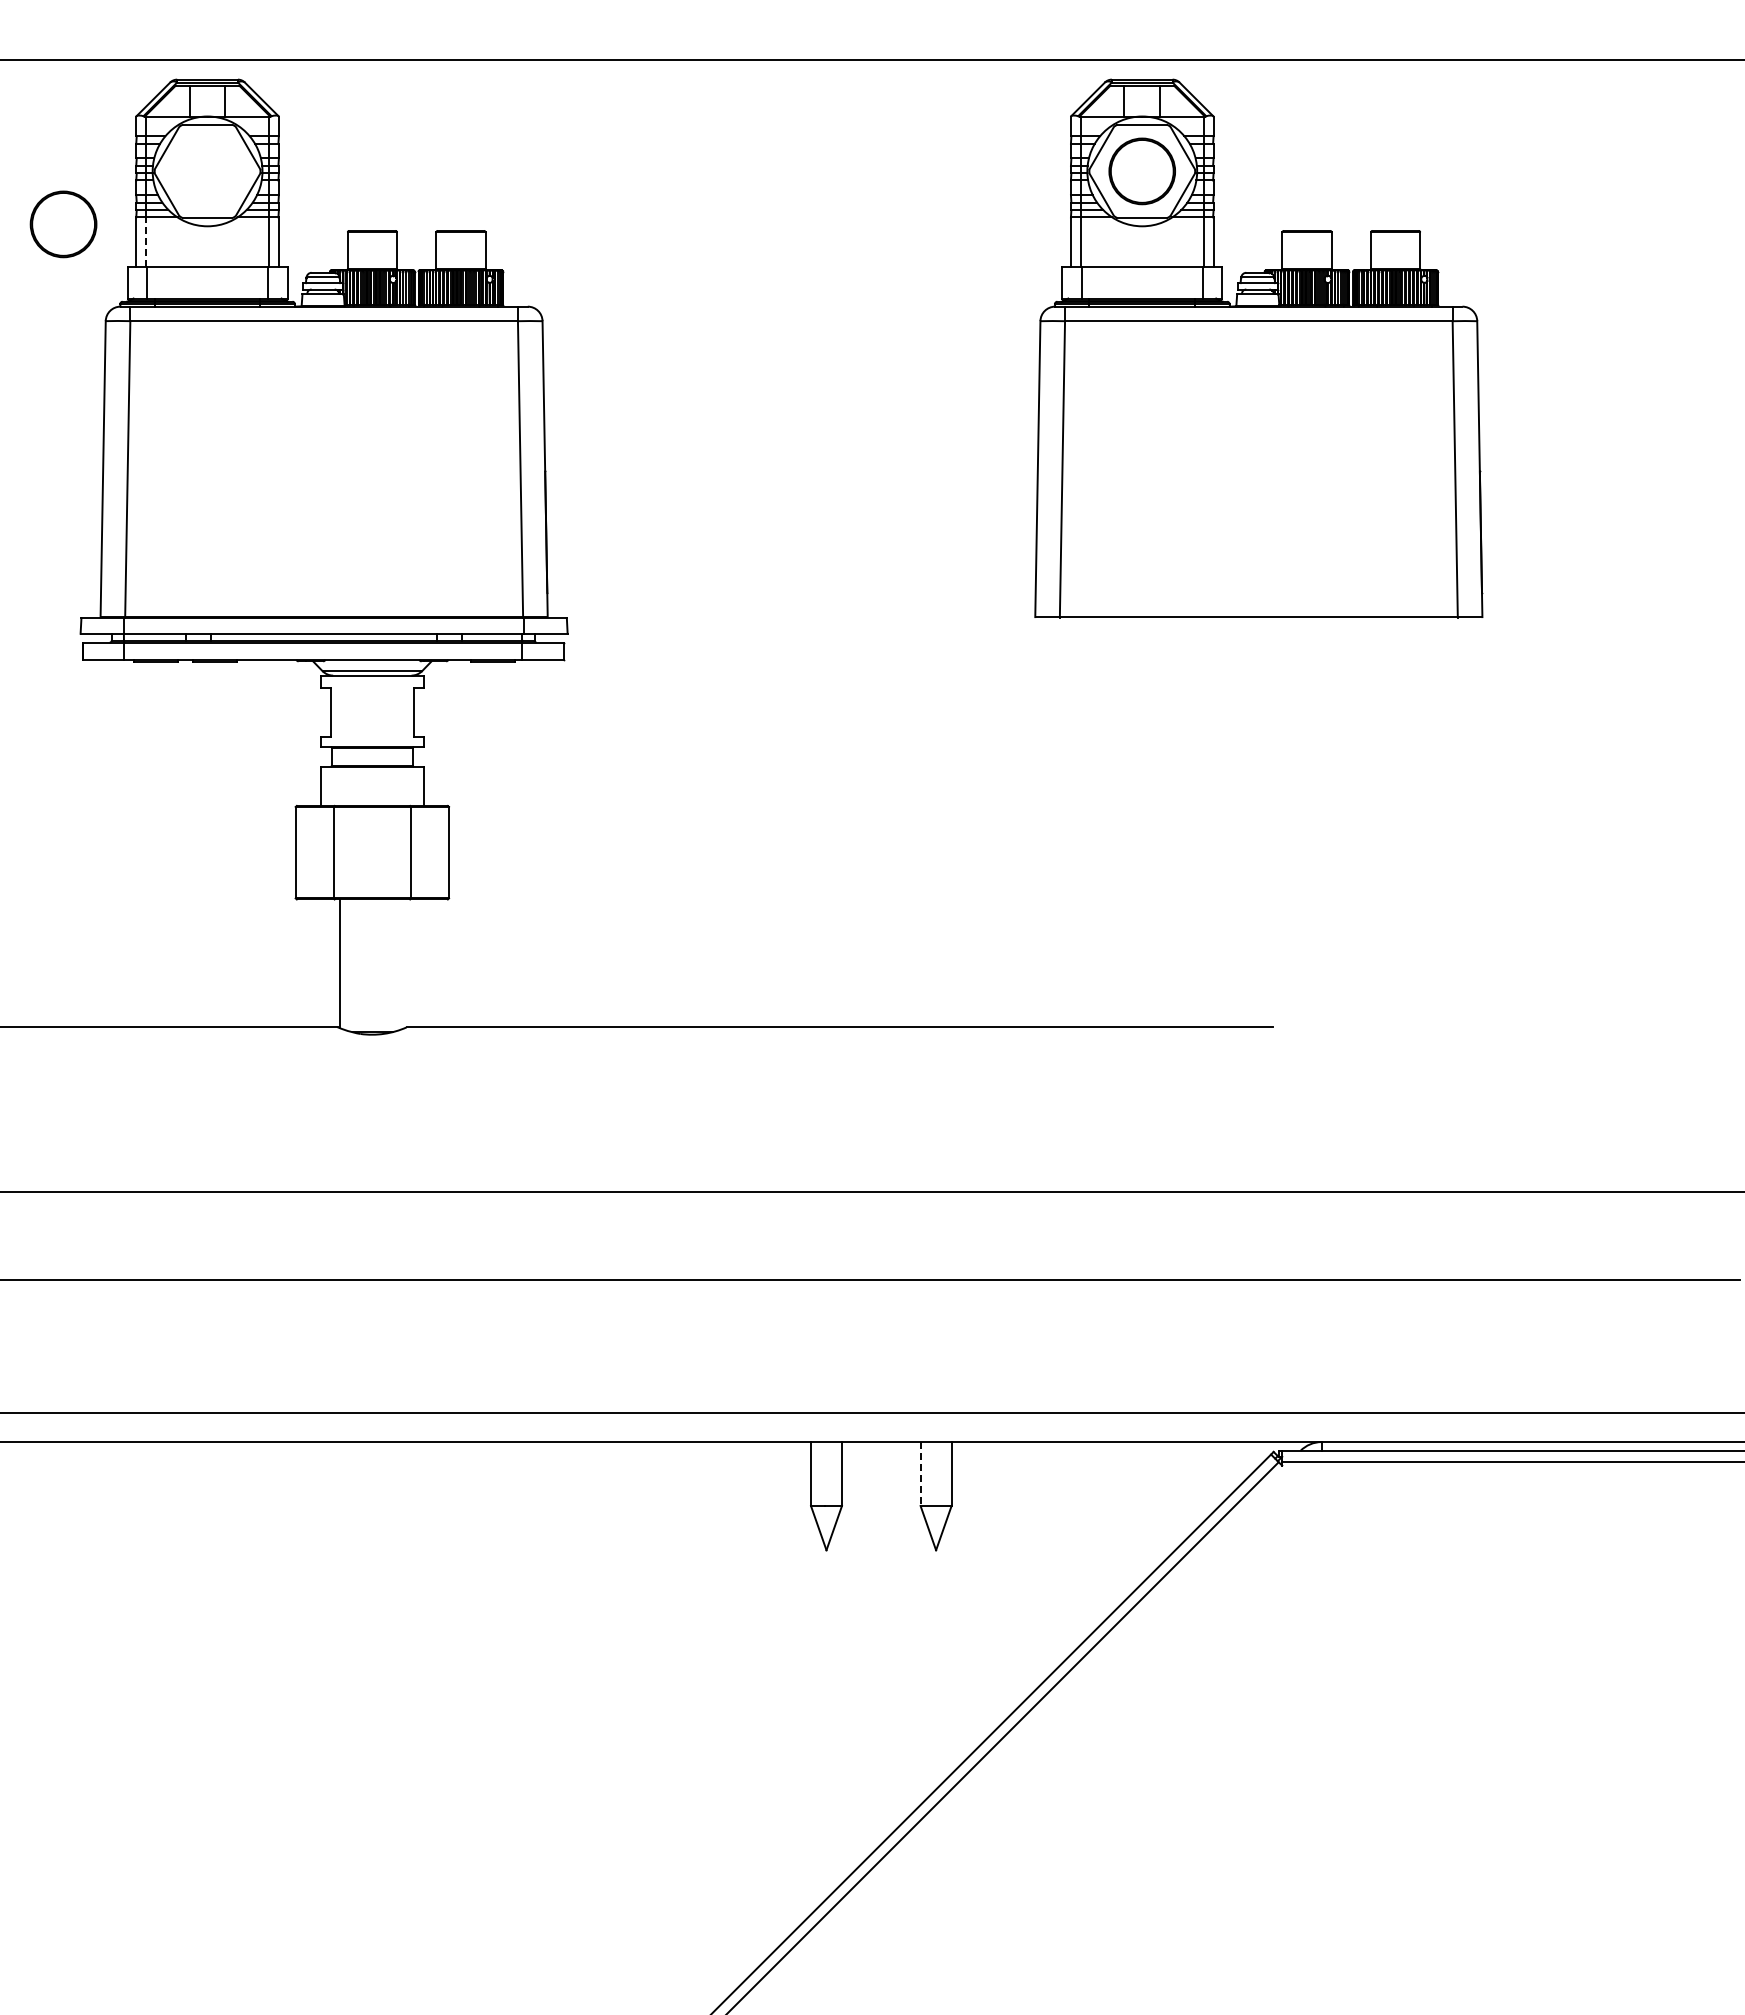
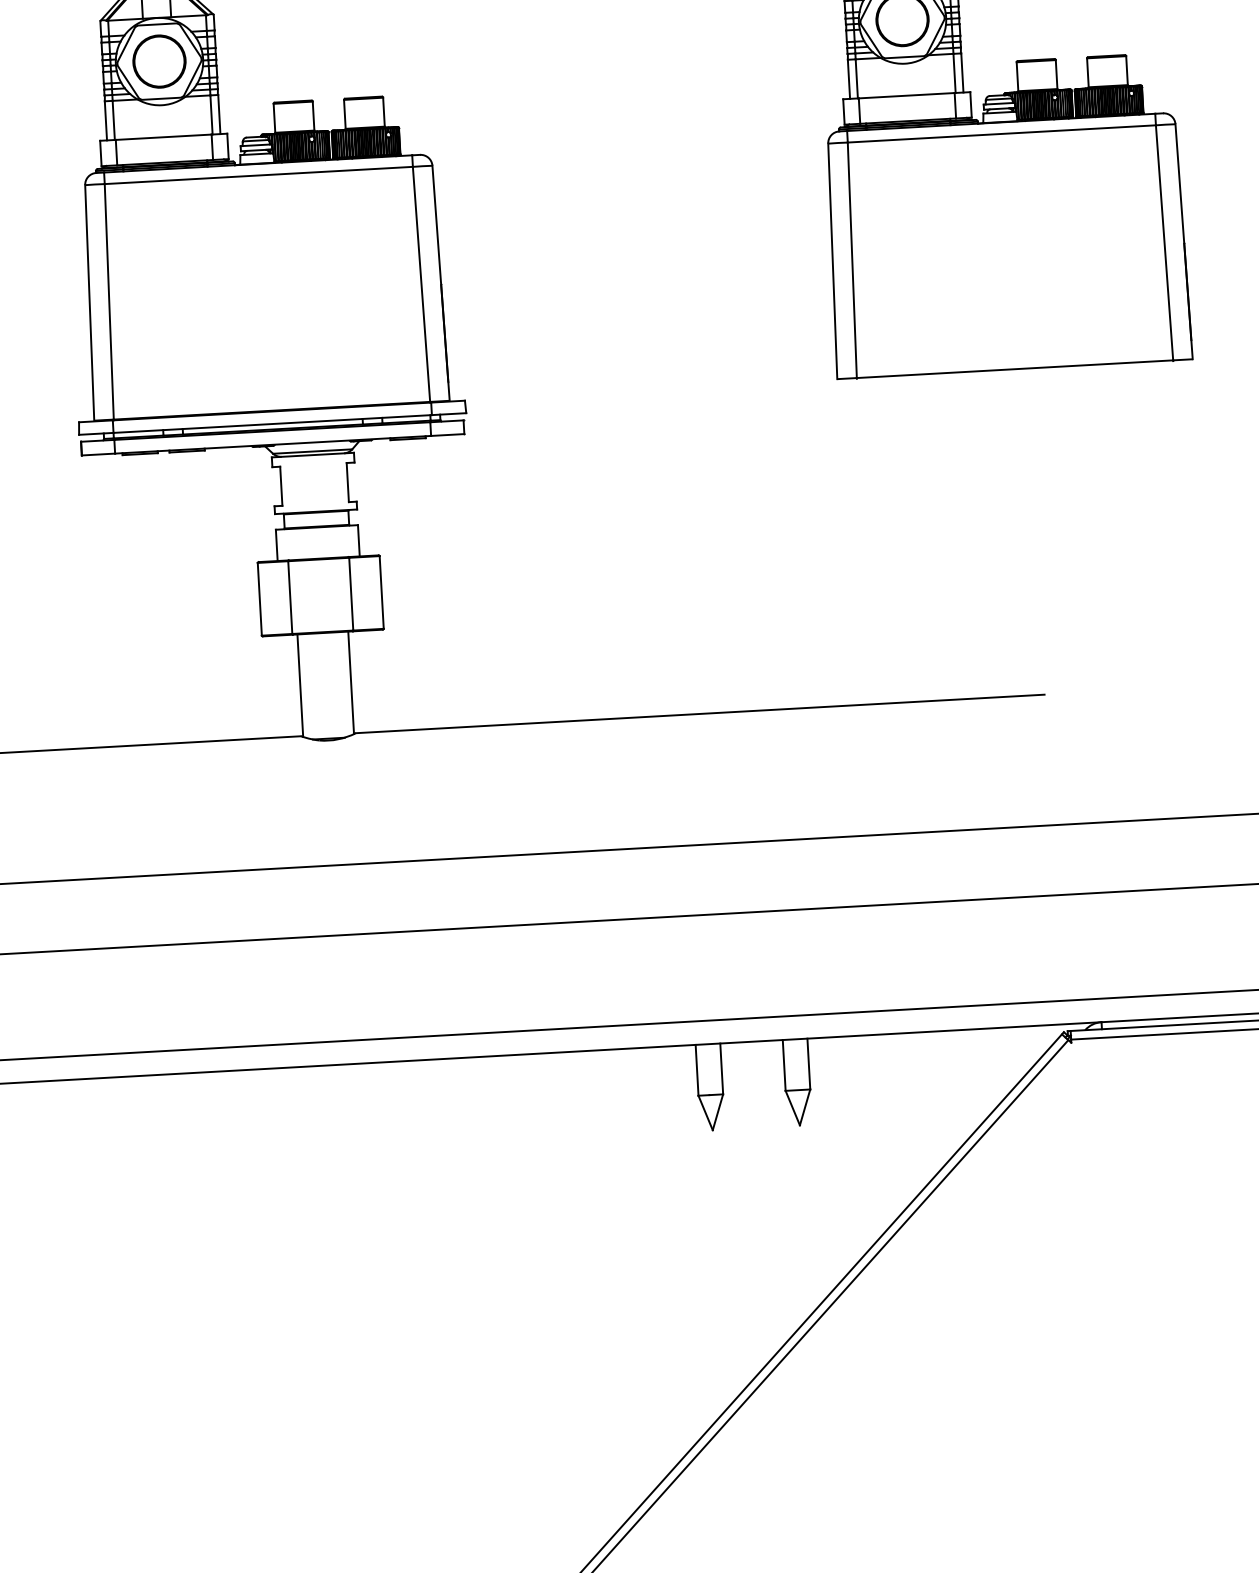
part: (63, 224) -> (159, 61), moved
line: (146, 241) -> (114, 120), dashed -> solid
line: (404, 963) -> (351, 682), added
line: (920, 1474) -> (784, 1065), dashed -> solid

